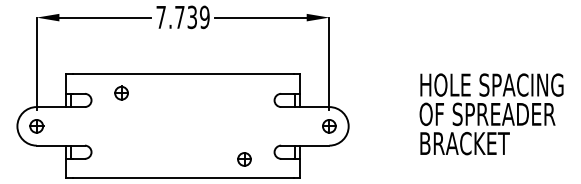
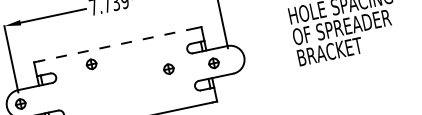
line: (183, 74) -> (118, 44), solid -> dashed
part: (121, 92) -> (91, 63), moved
part: (329, 126) -> (214, 63), moved
part: (244, 159) -> (168, 69), moved

